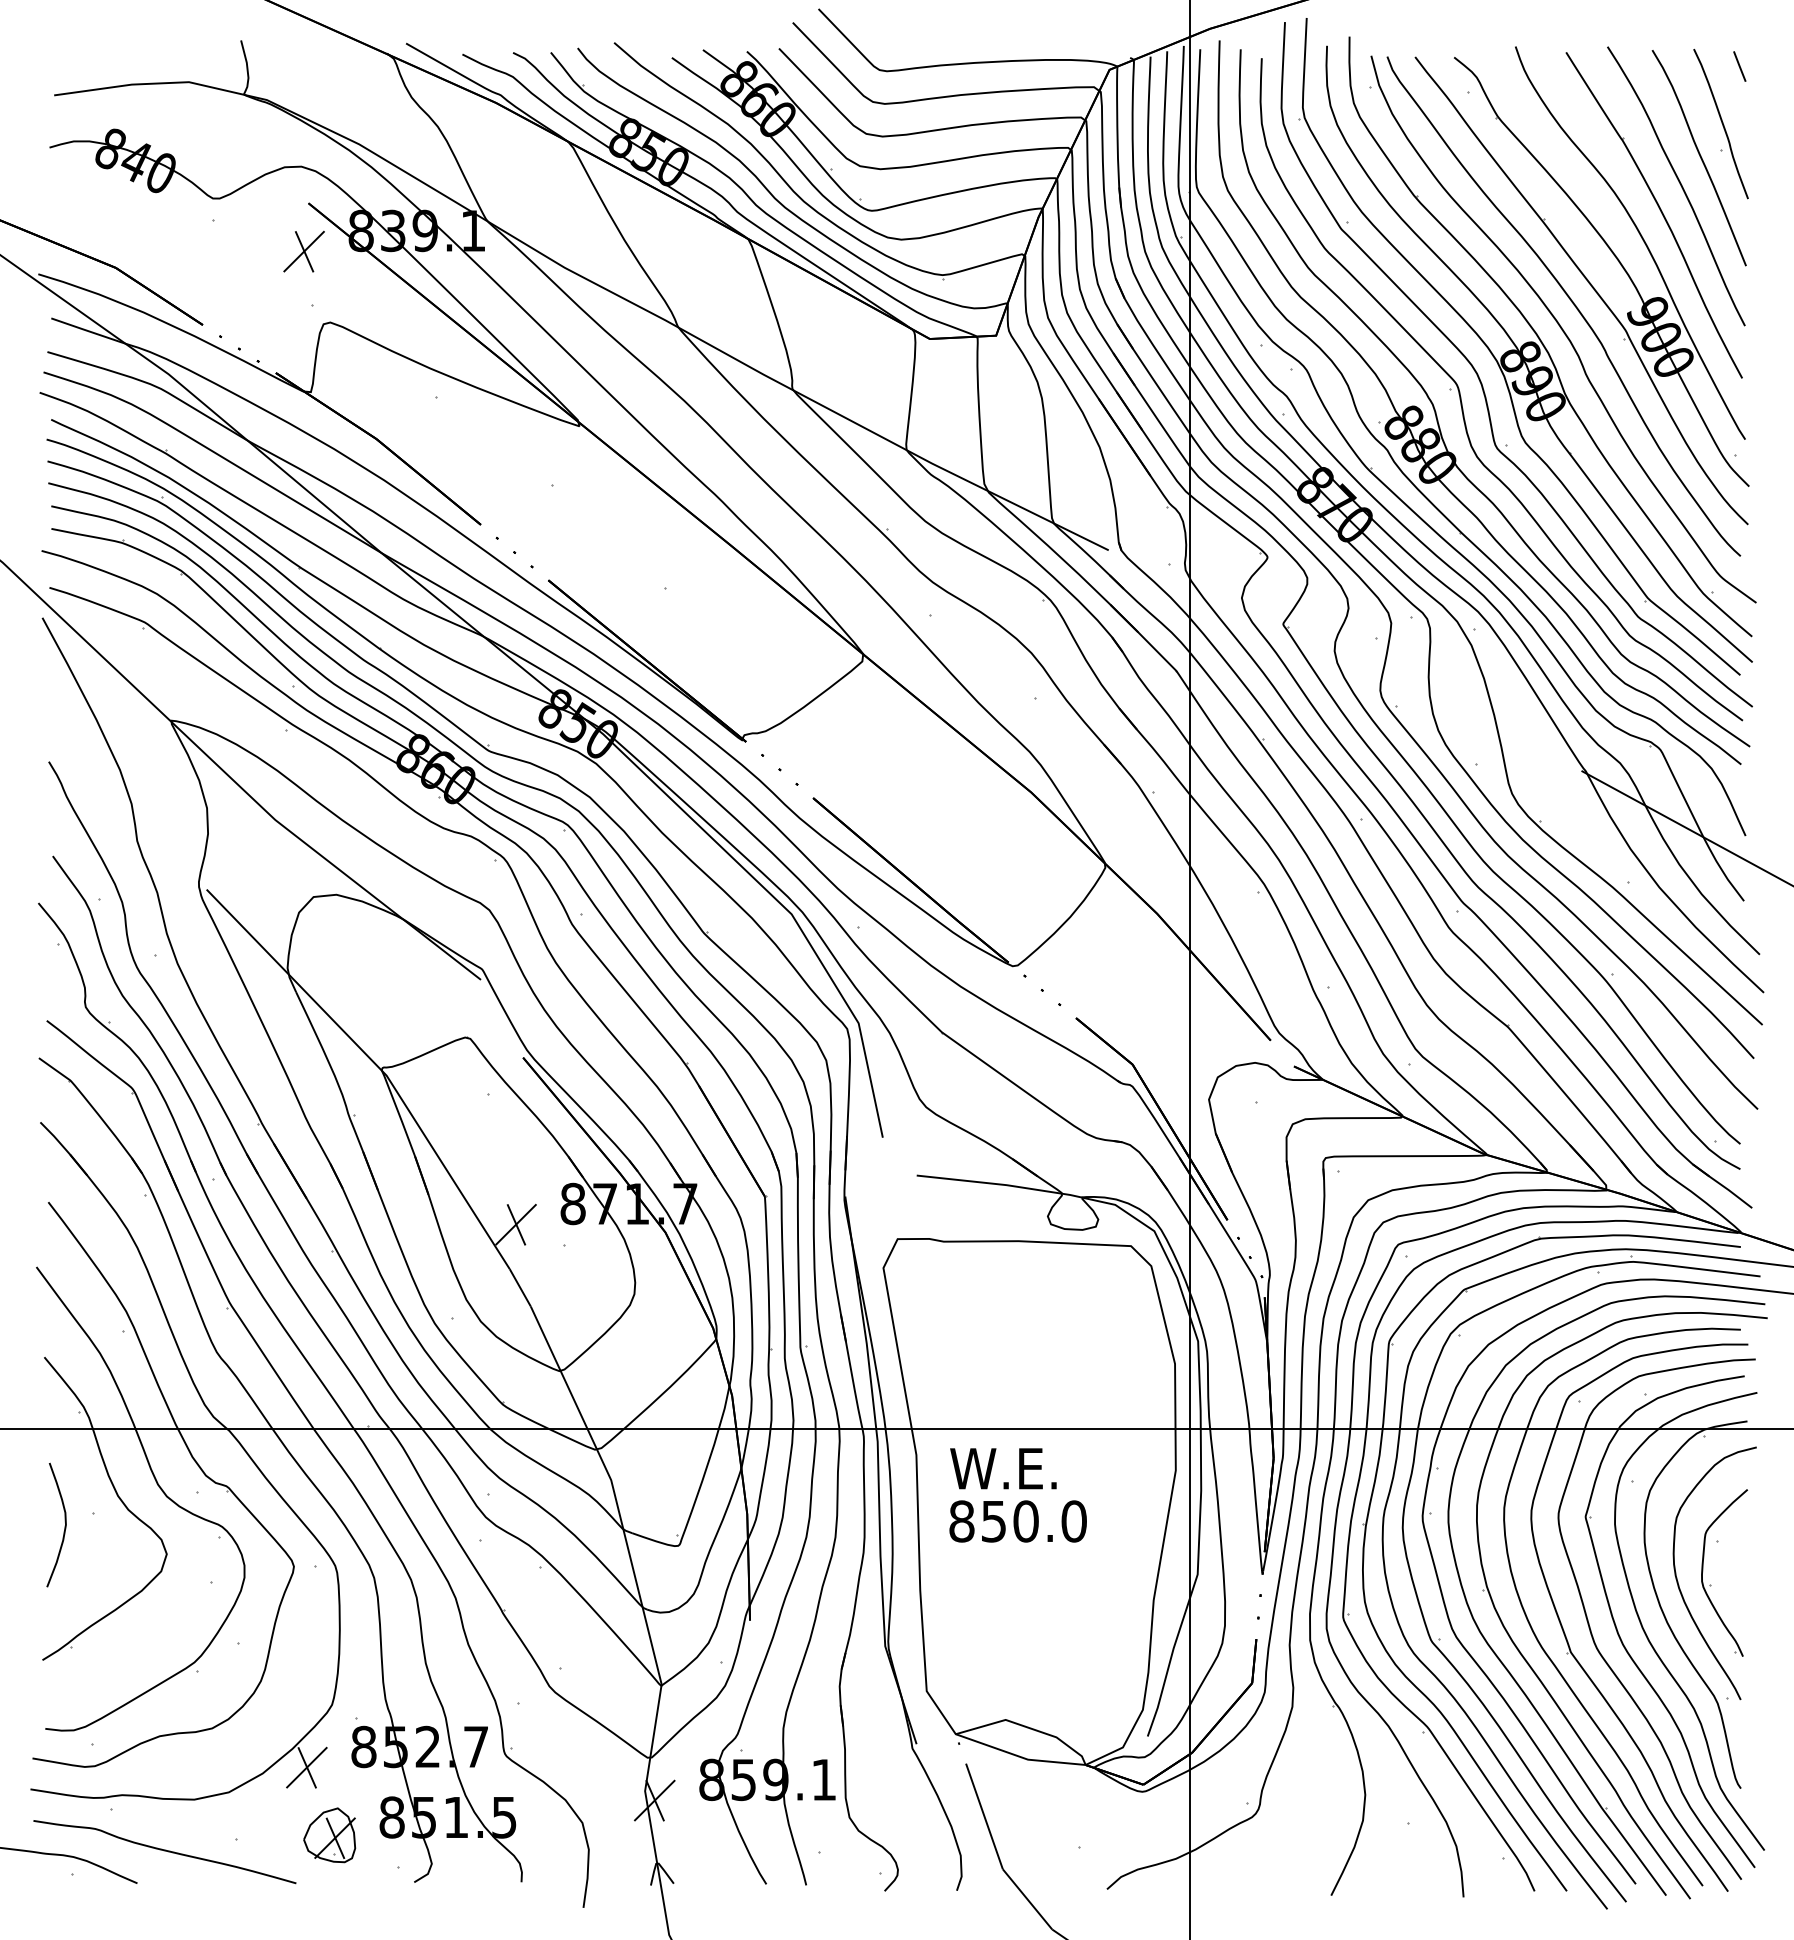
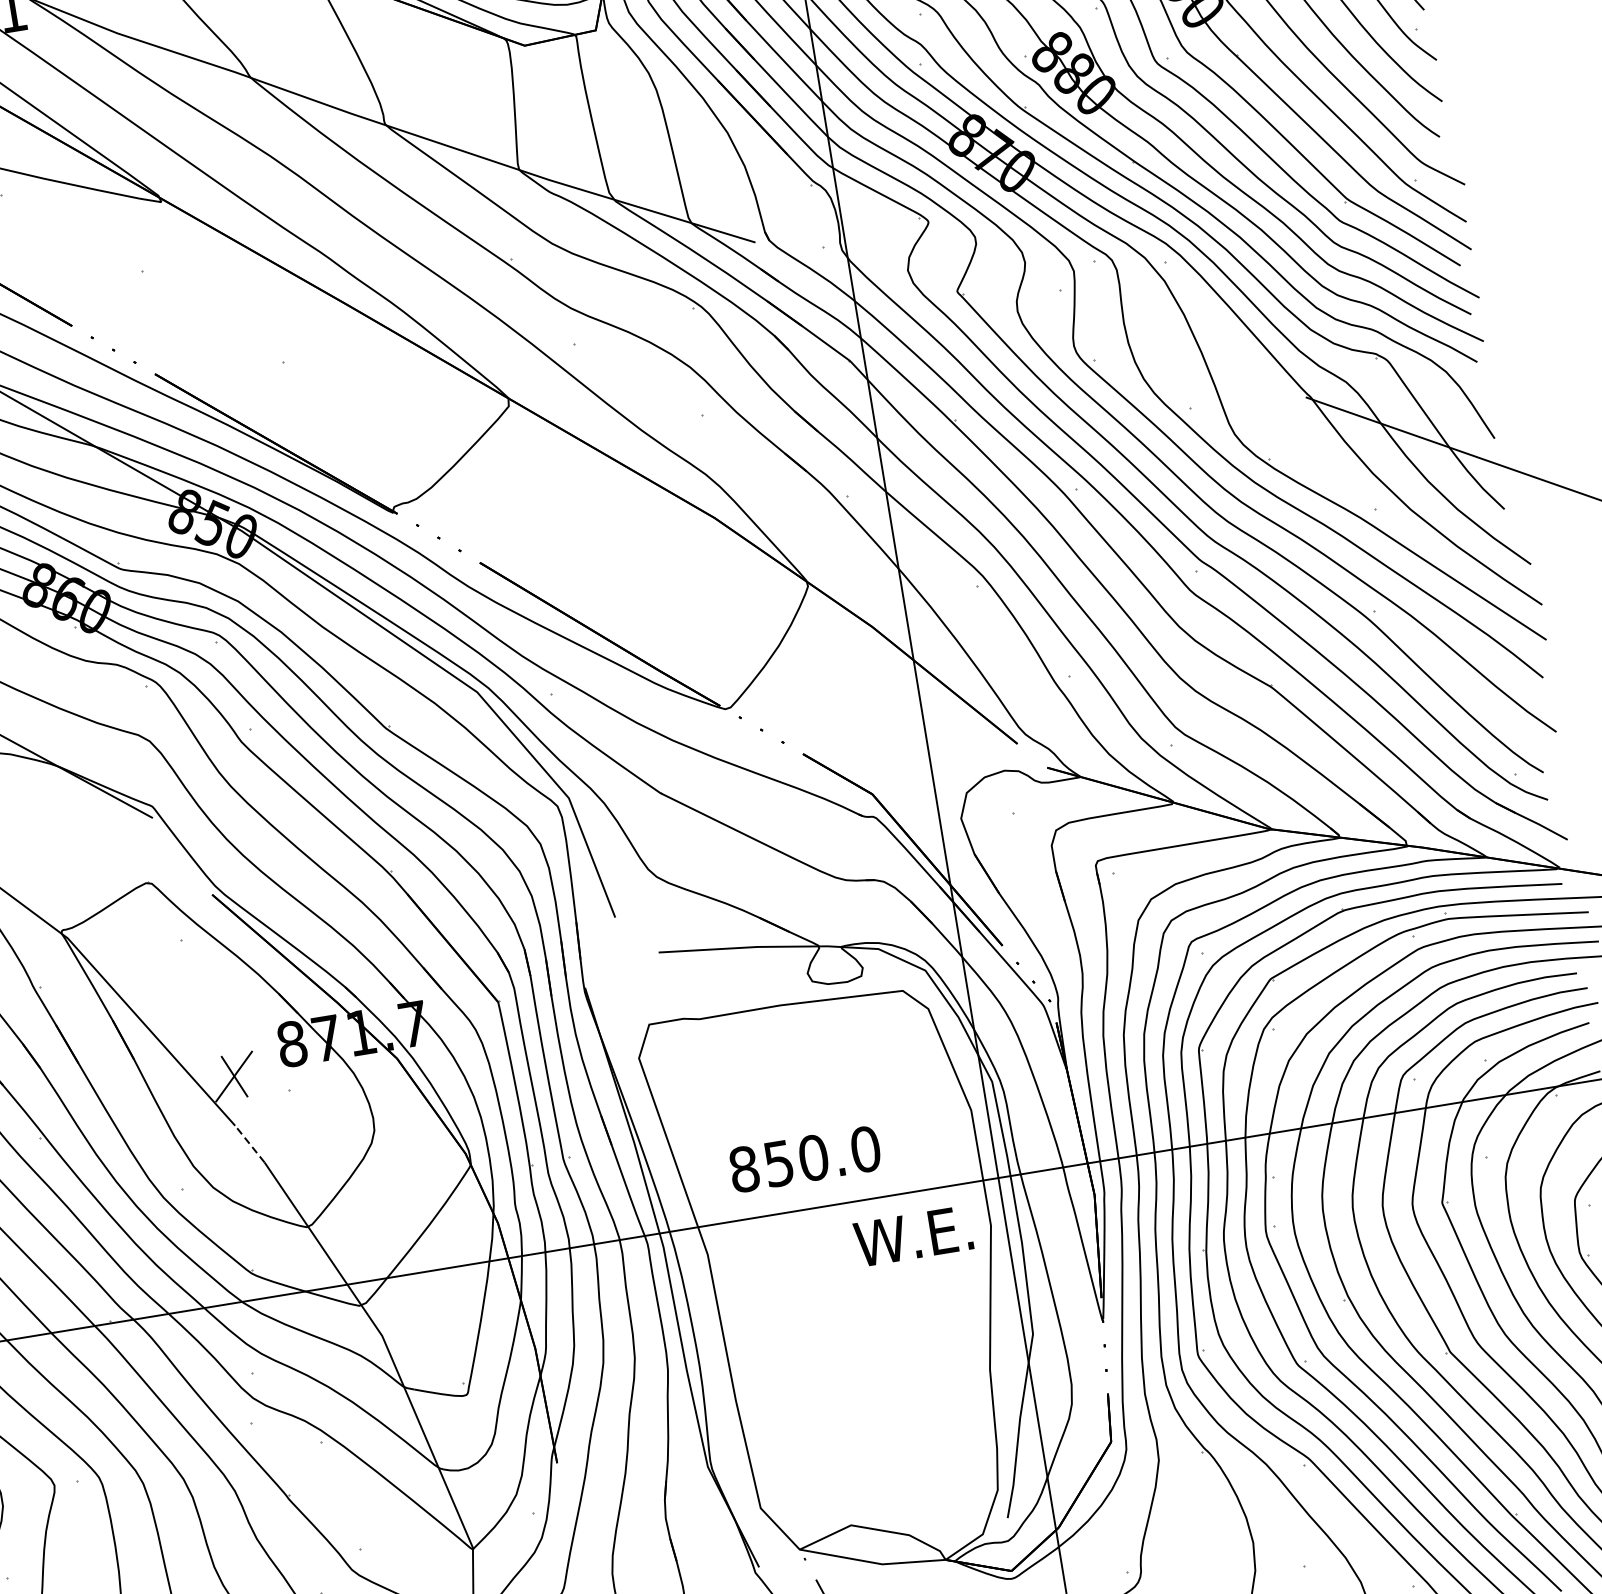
line: (520, 1287) -> (250, 1143), solid -> dashed
text: (1003, 1468) -> (913, 1235), moved
text: (1017, 1521) -> (804, 1159), moved

